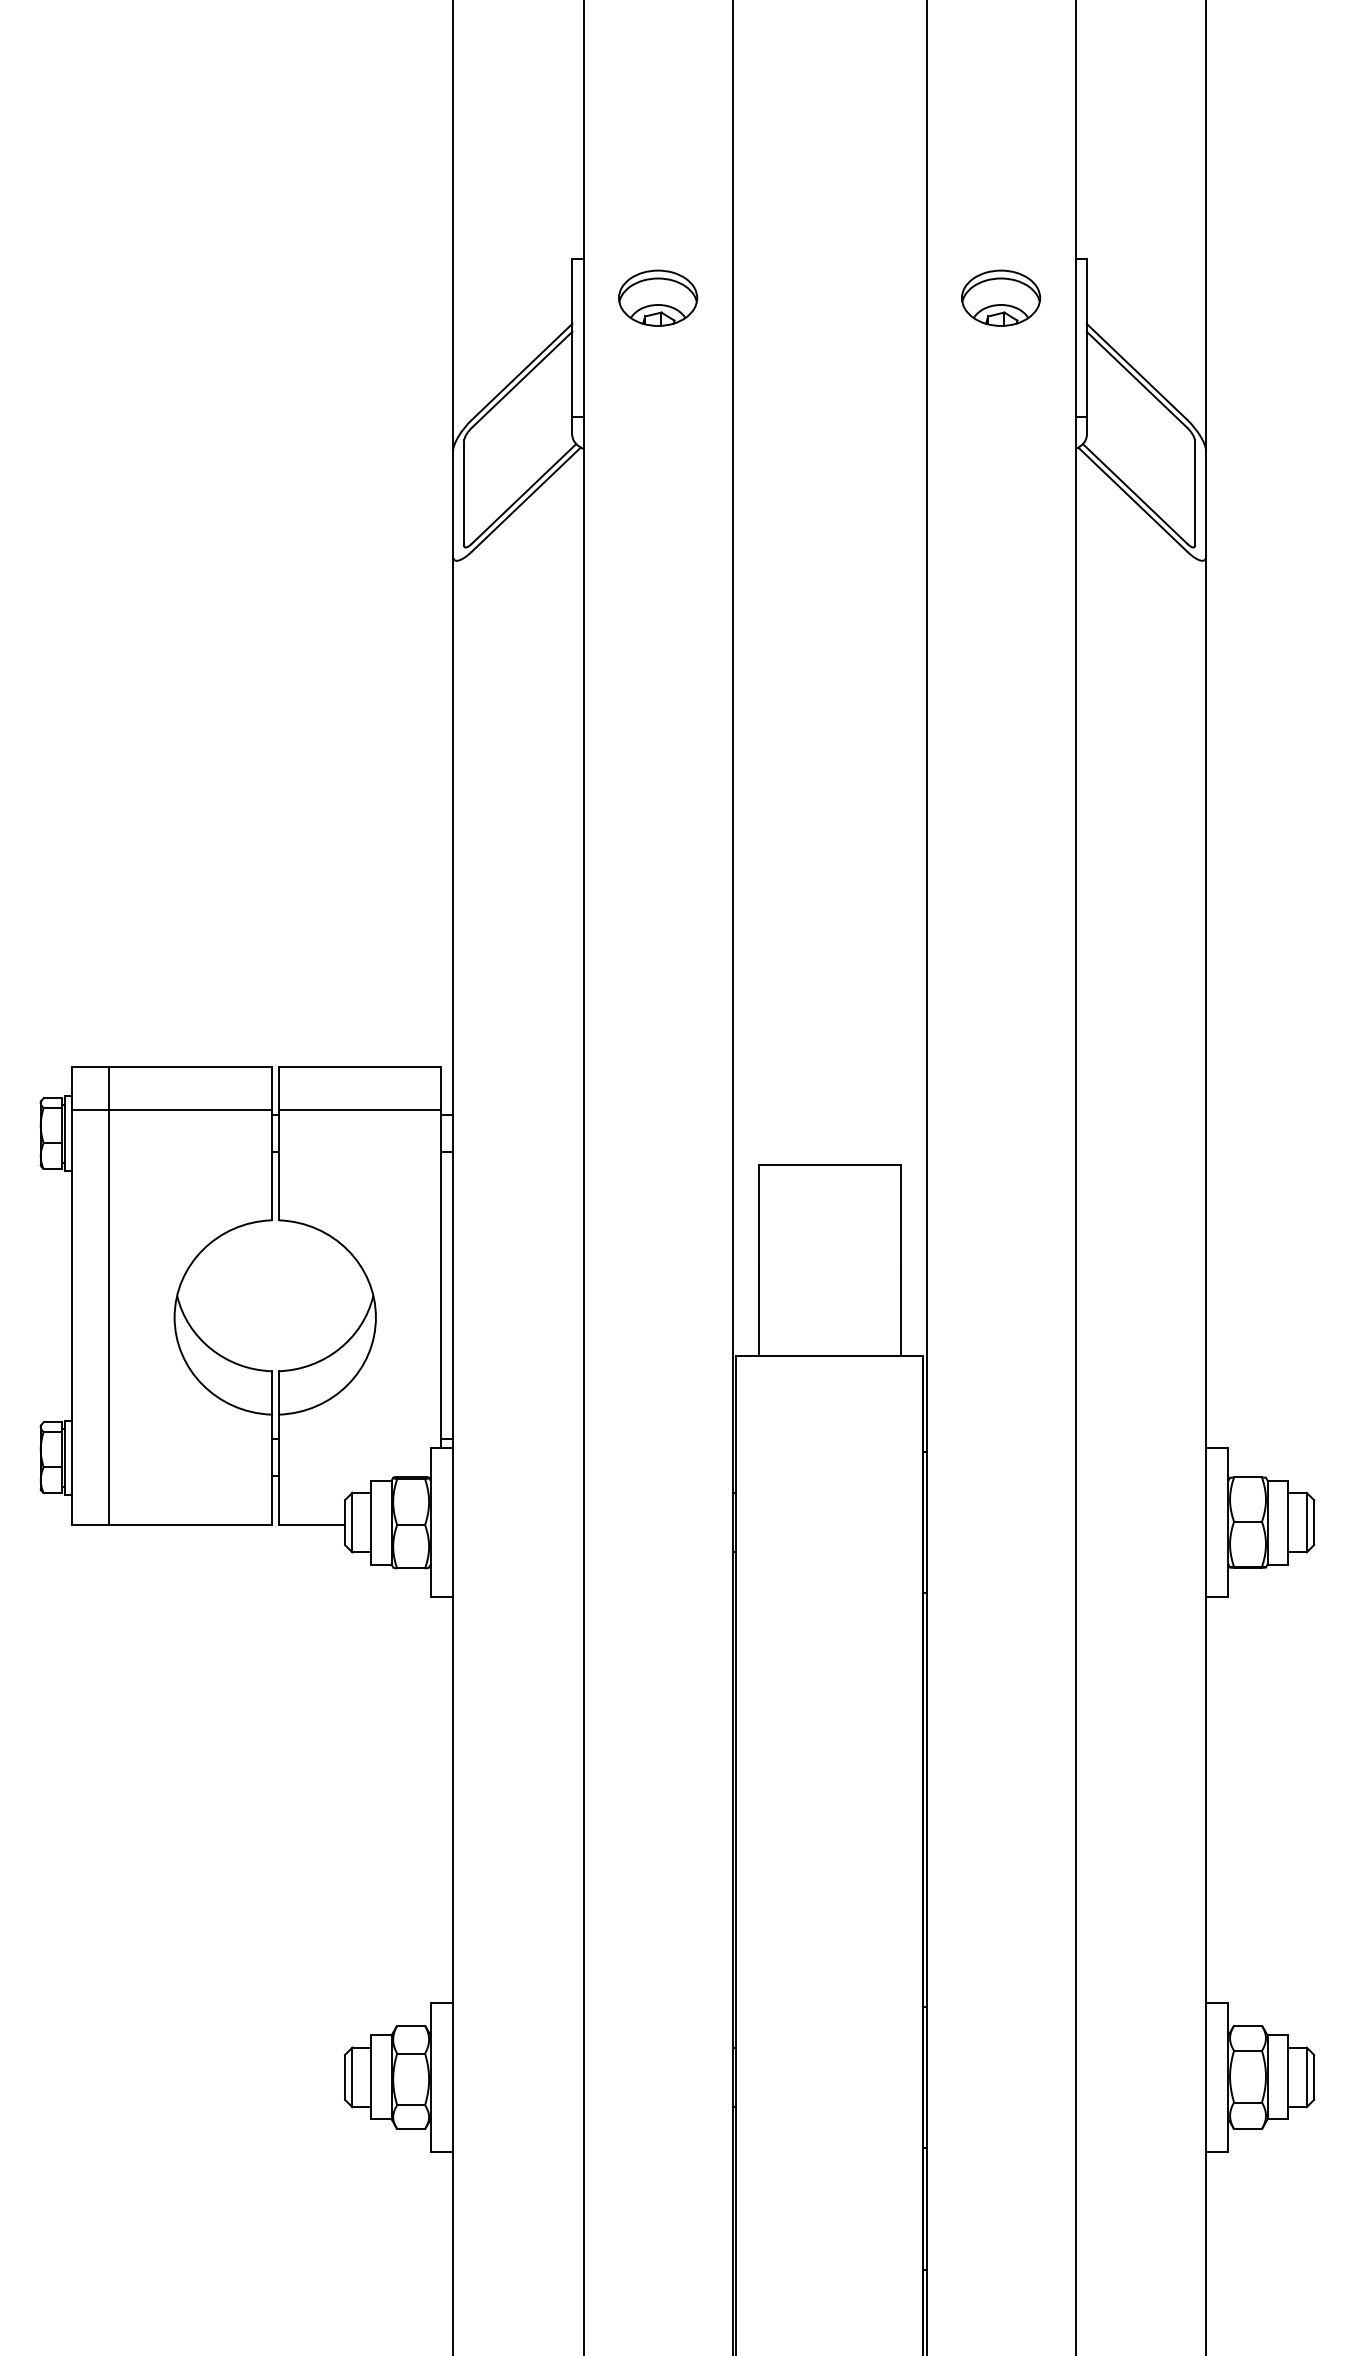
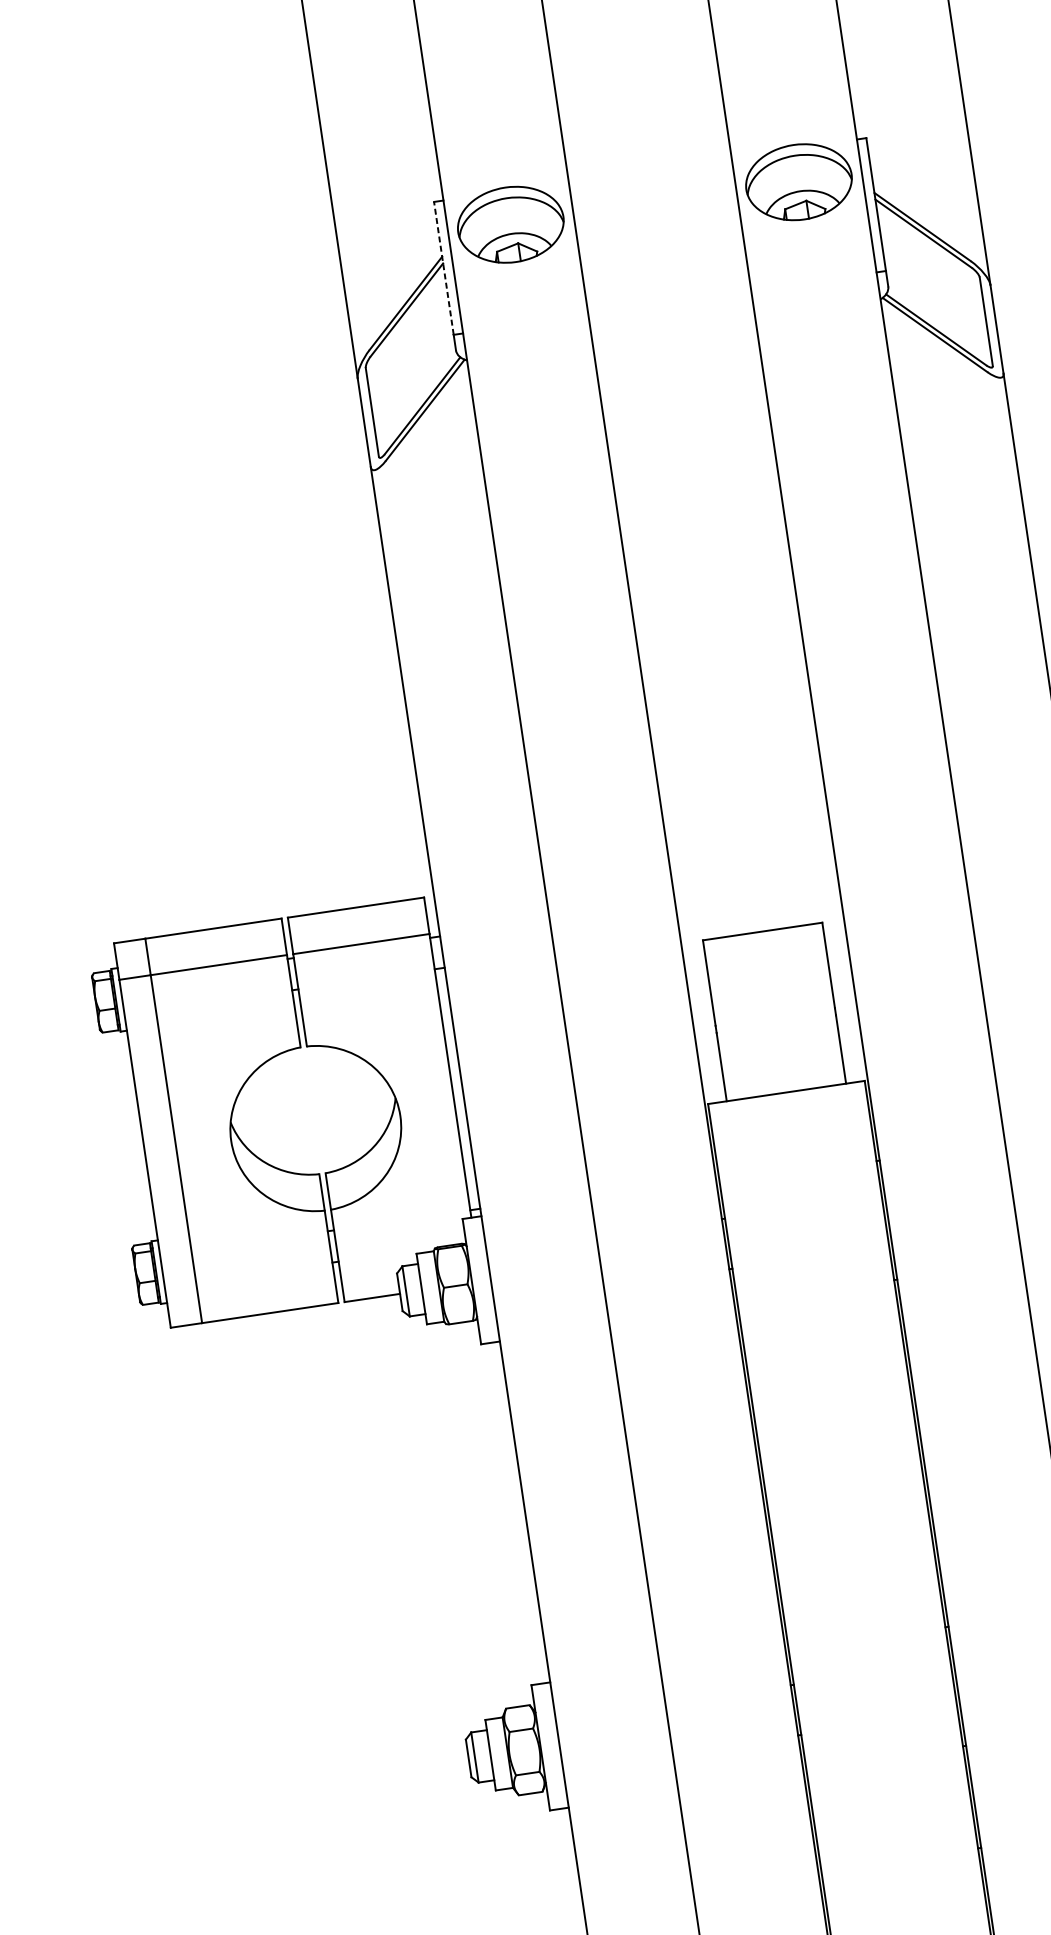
part: (658, 297) -> (511, 223), size x1.6
part: (1001, 297) -> (799, 181), size x1.6
line: (572, 337) -> (443, 268), solid -> dashed

